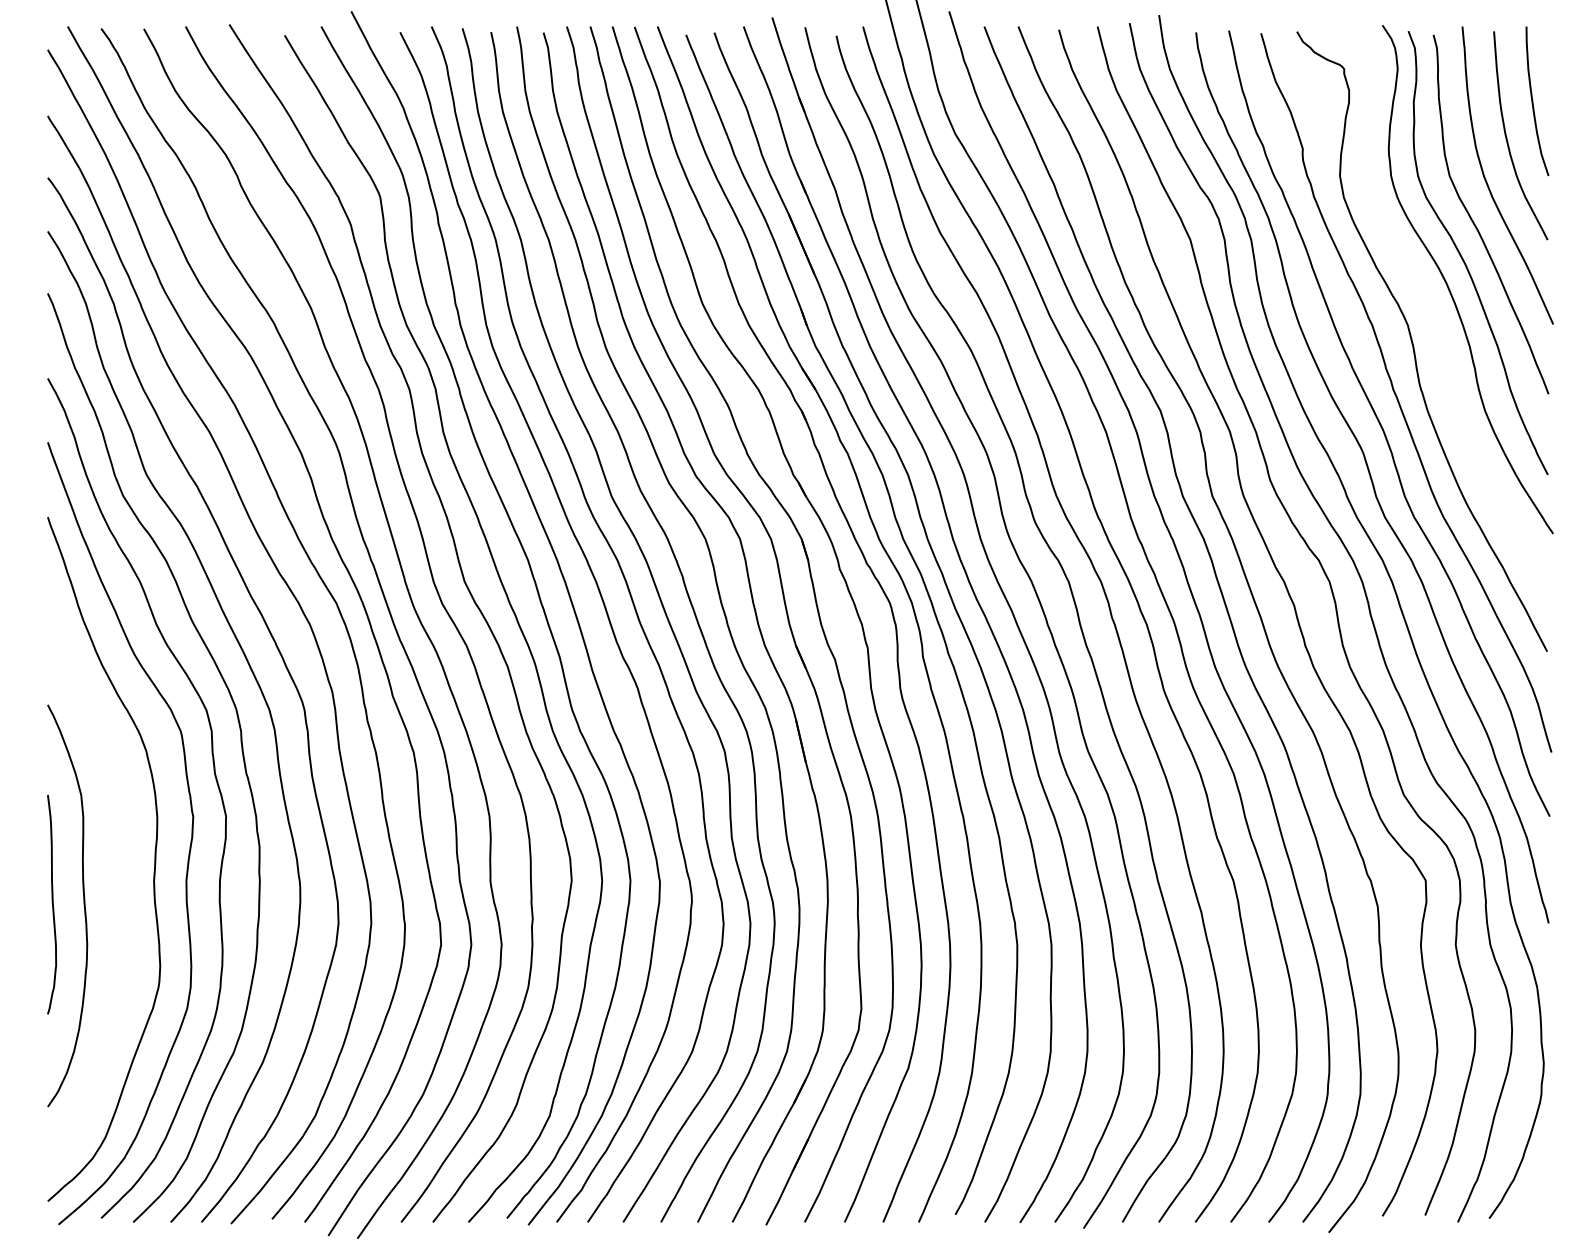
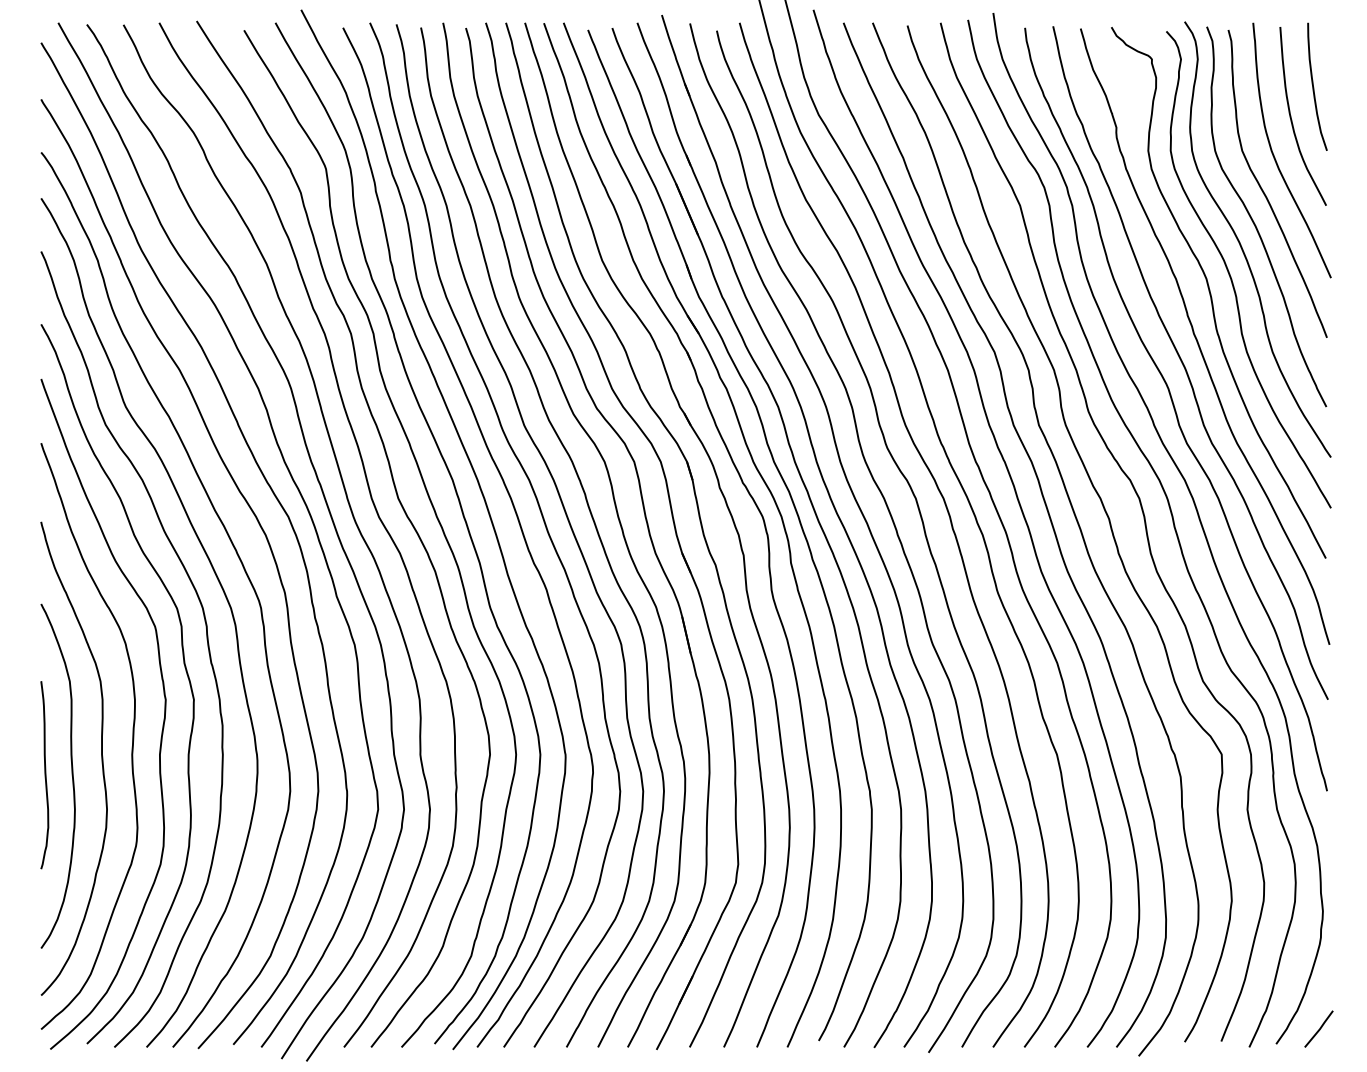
curve: (1436, 321) -> (1230, 275), added
curve: (118, 885) -> (101, 758), added
line: (1539, 1200) -> (1319, 1028), added

